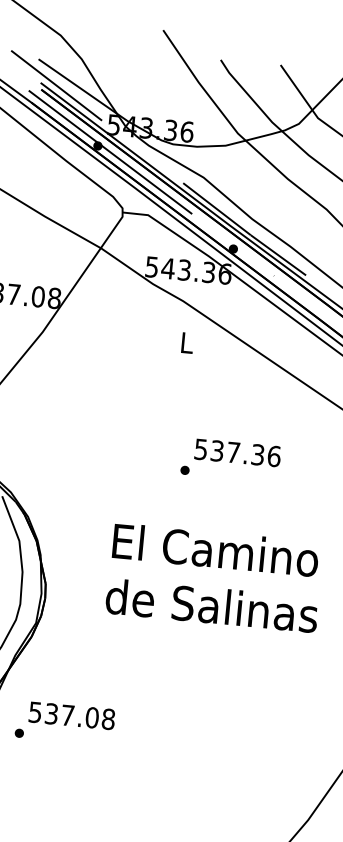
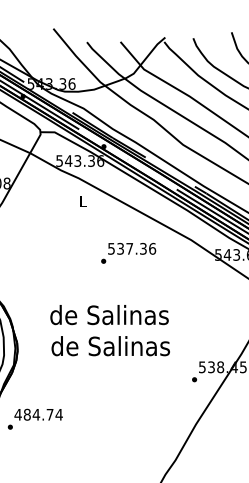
text: (230, 458) -> (128, 252), moved
text: (214, 550) -> (109, 315), El Camino -> de Salinas
text: (71, 715) -> (38, 414), 537.08 -> 484.74

